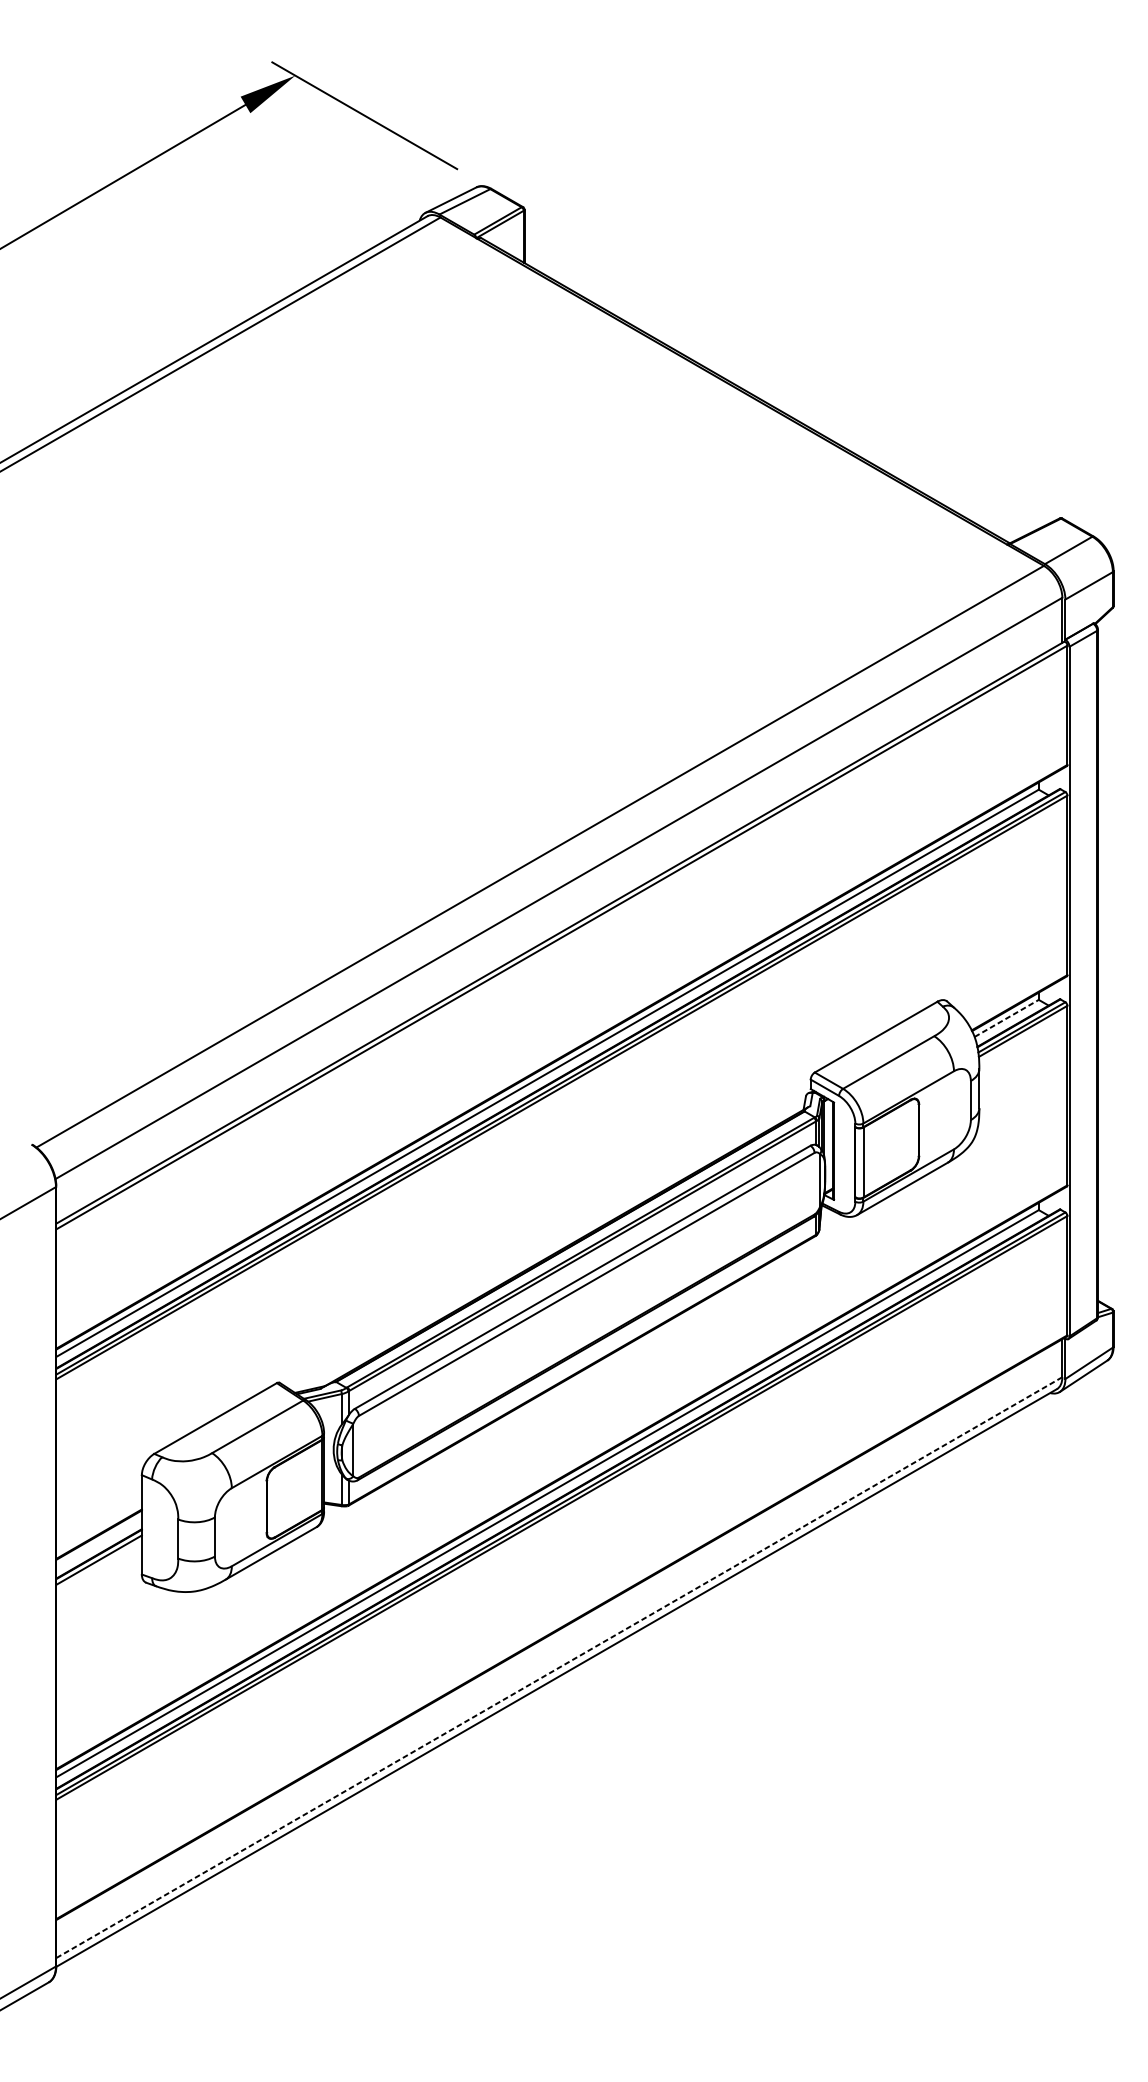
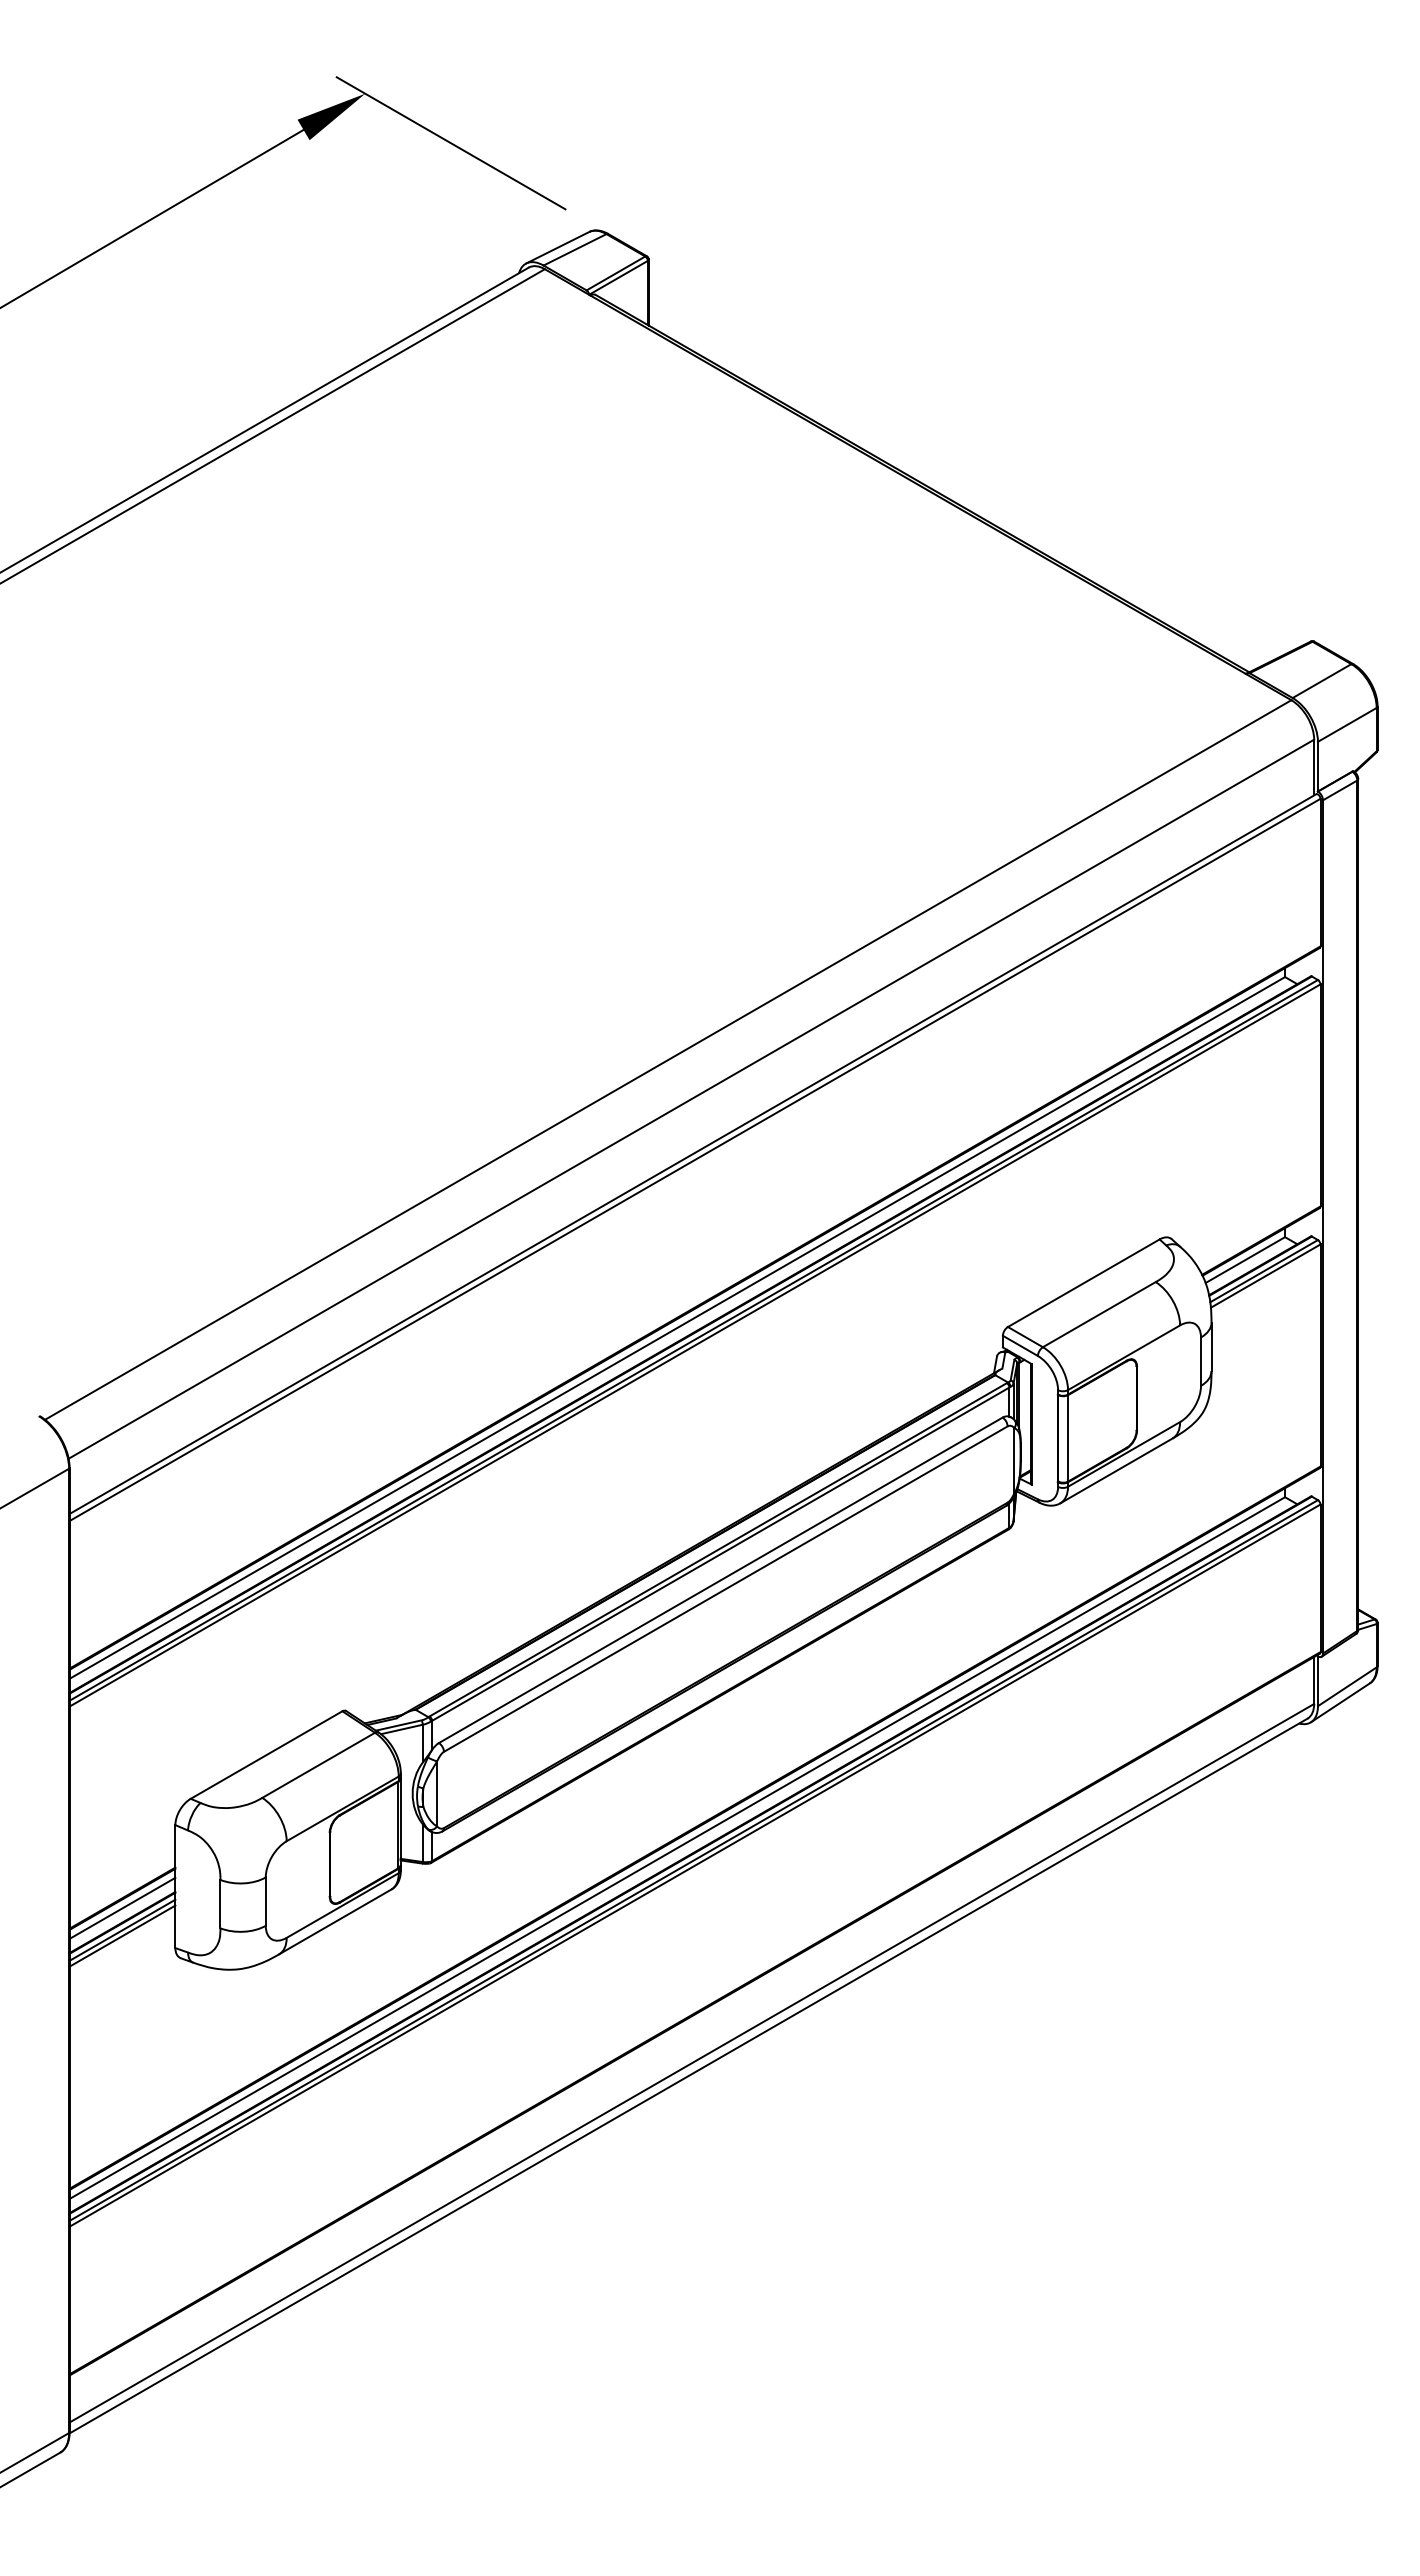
line: (1006, 1018) -> (1245, 1260), dashed -> solid
line: (99, 1541) -> (122, 1907), added
line: (99, 1564) -> (122, 1935), added
line: (559, 1667) -> (691, 2063), dashed -> solid

